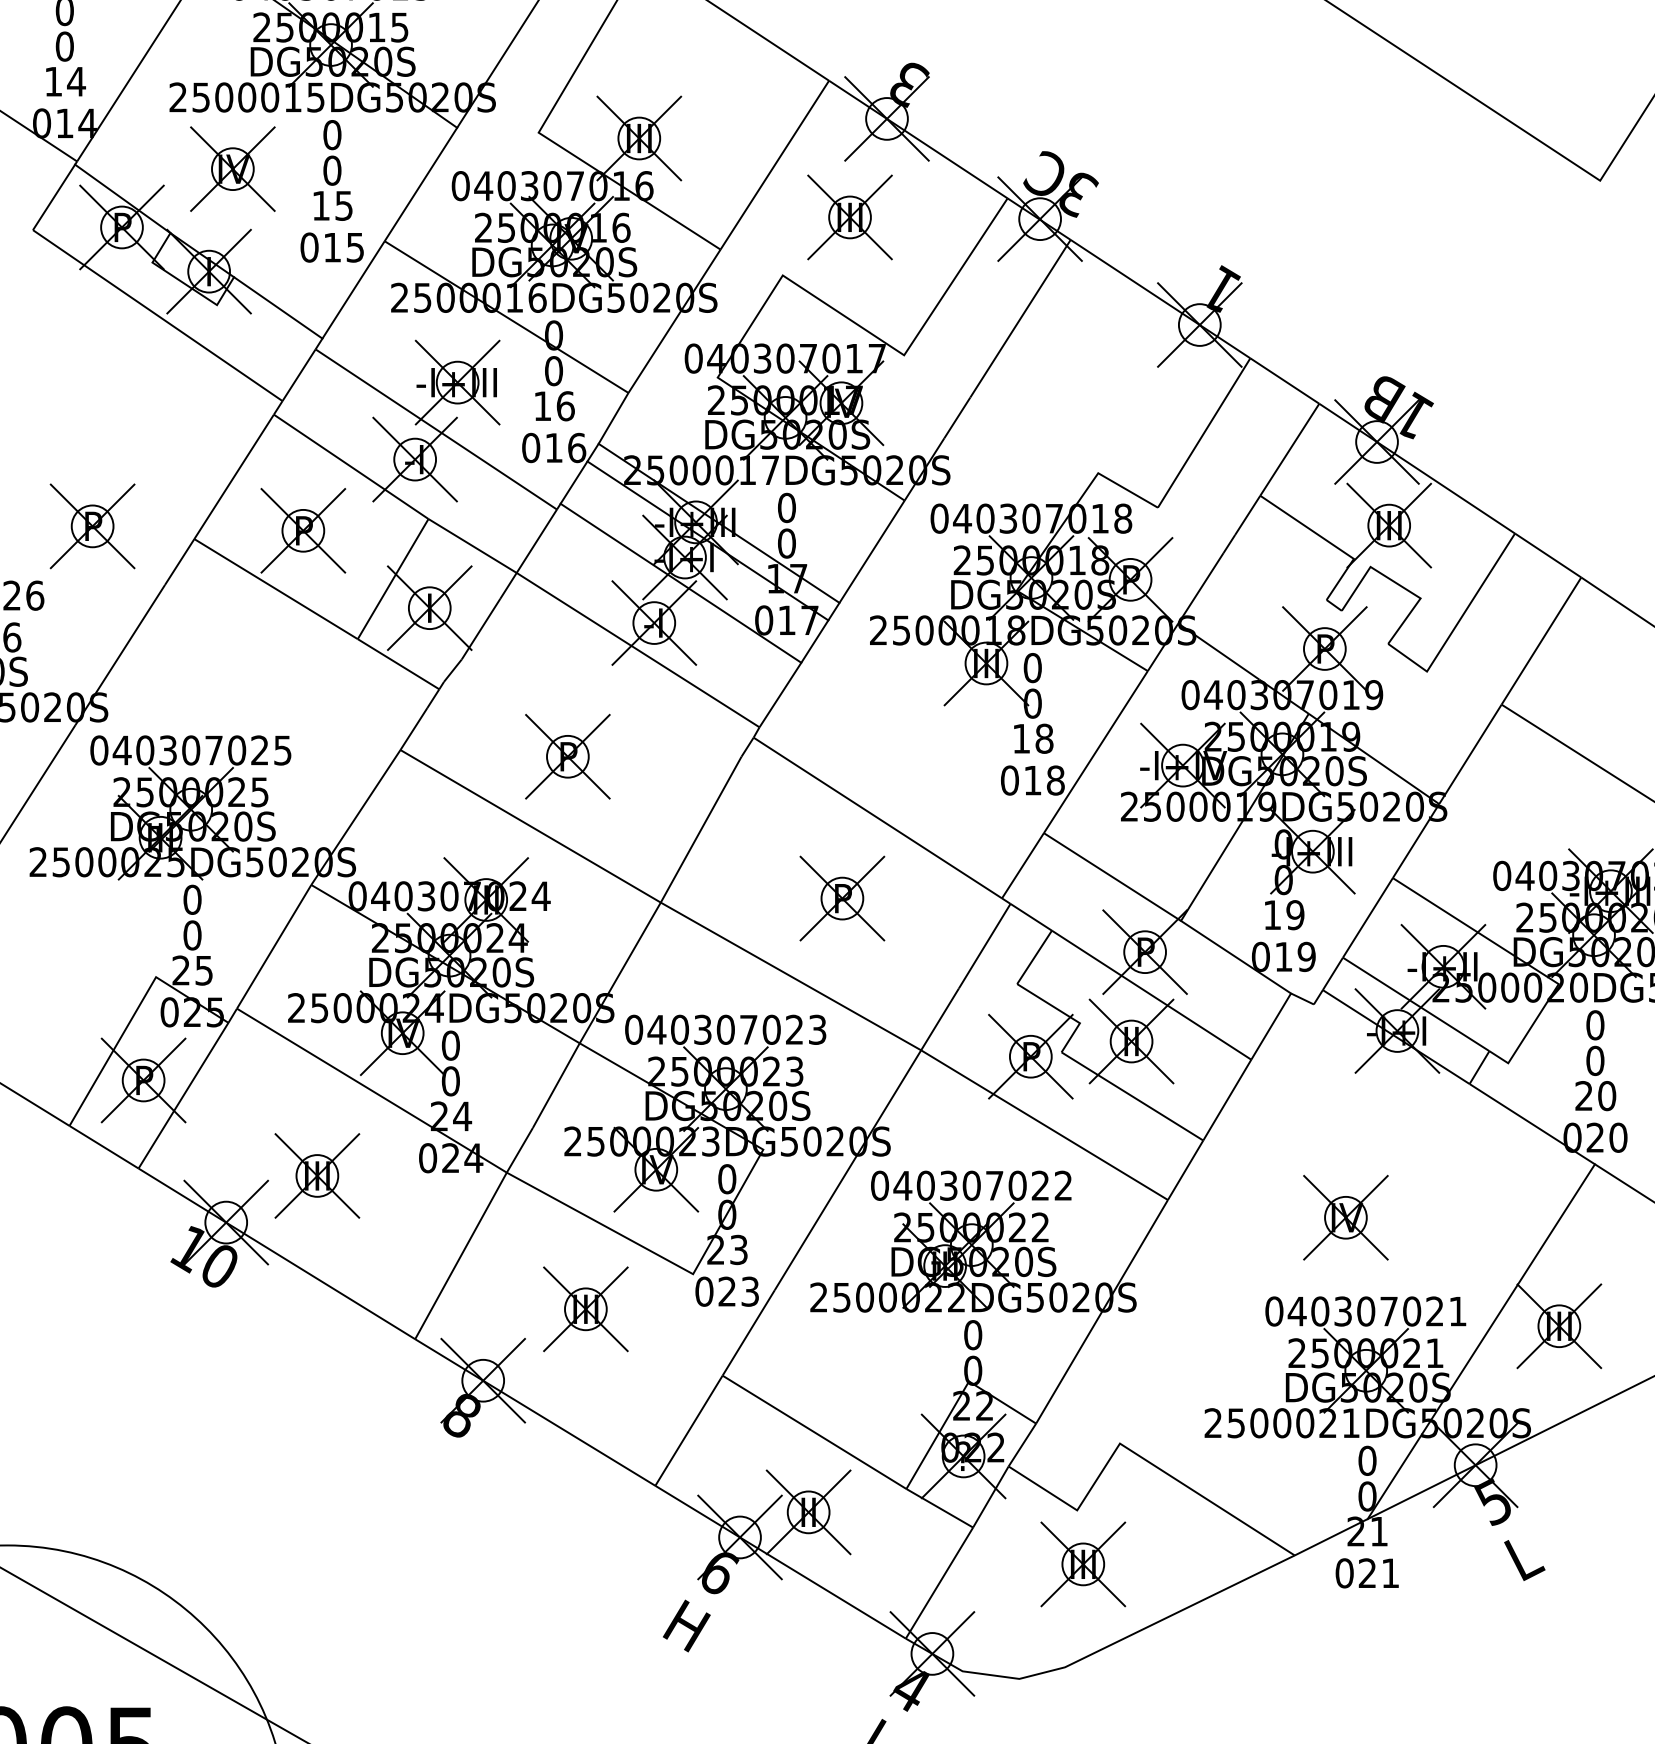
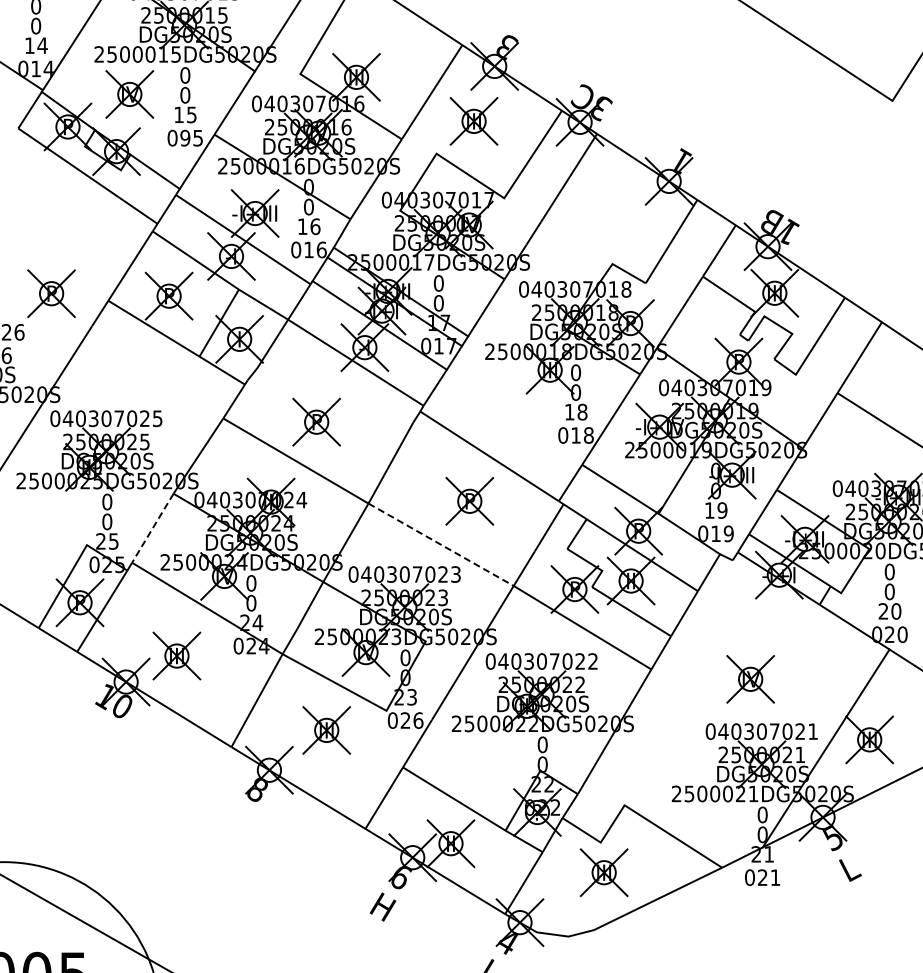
text: (332, 246) -> (185, 137), 015 -> 095
line: (273, 947) -> (152, 528), solid -> dashed
line: (791, 977) -> (441, 545), solid -> dashed
text: (750, 1291) -> (418, 720), 023 -> 026

